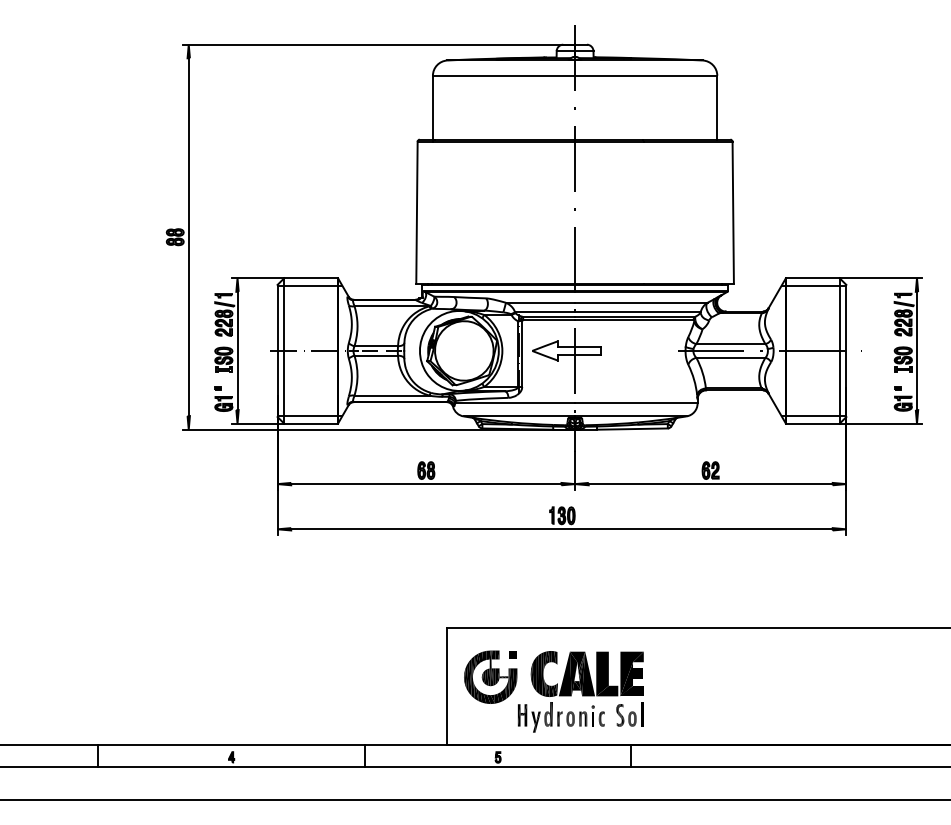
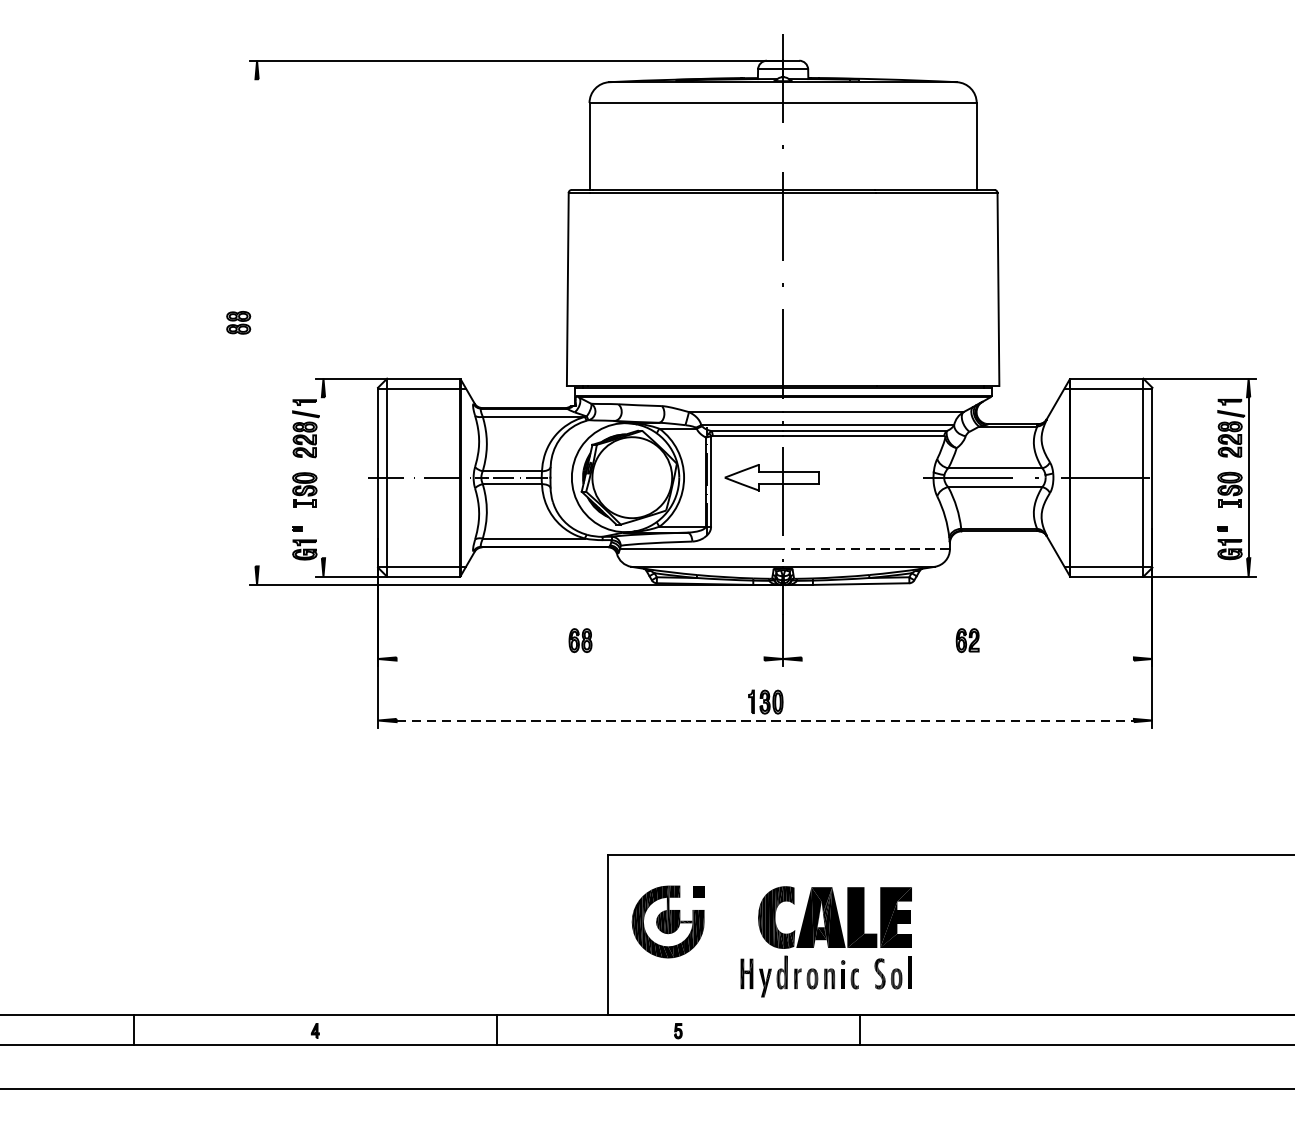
line: (188, 237) -> (256, 323), removed
line: (237, 350) -> (323, 477), removed
line: (635, 403) -> (865, 549), solid -> dashed
line: (426, 484) -> (580, 659), removed
line: (710, 484) -> (967, 659), removed
line: (561, 529) -> (764, 720), solid -> dashed
part: (580, 691) -> (825, 941), moved

